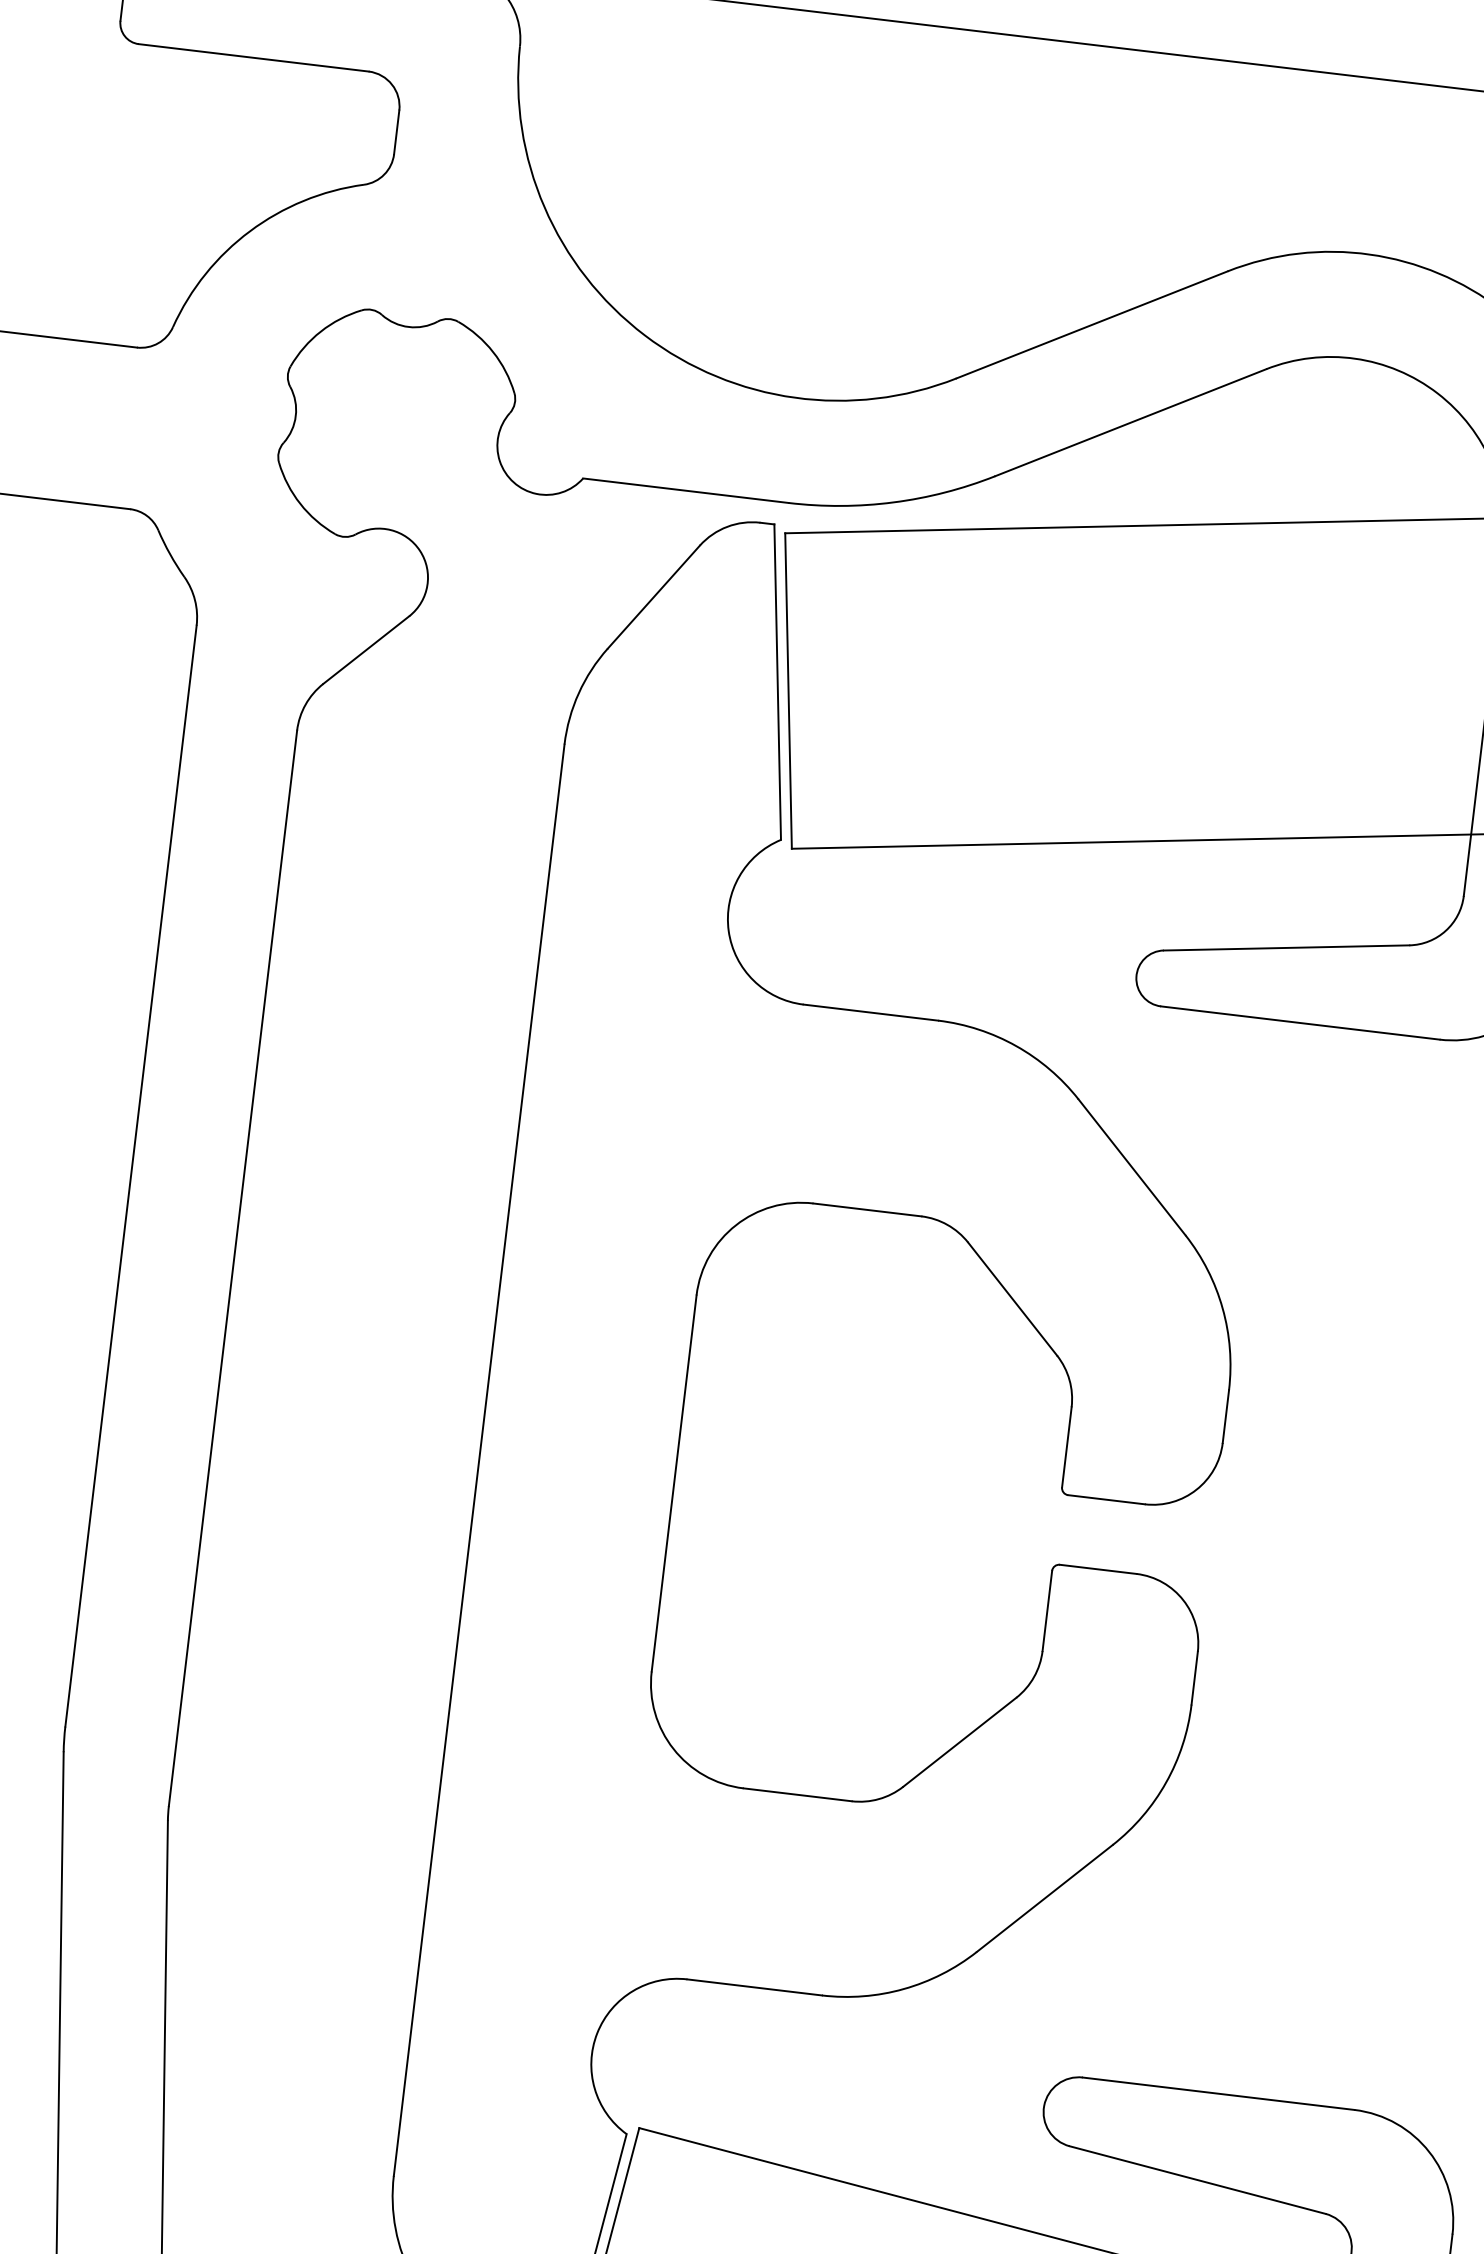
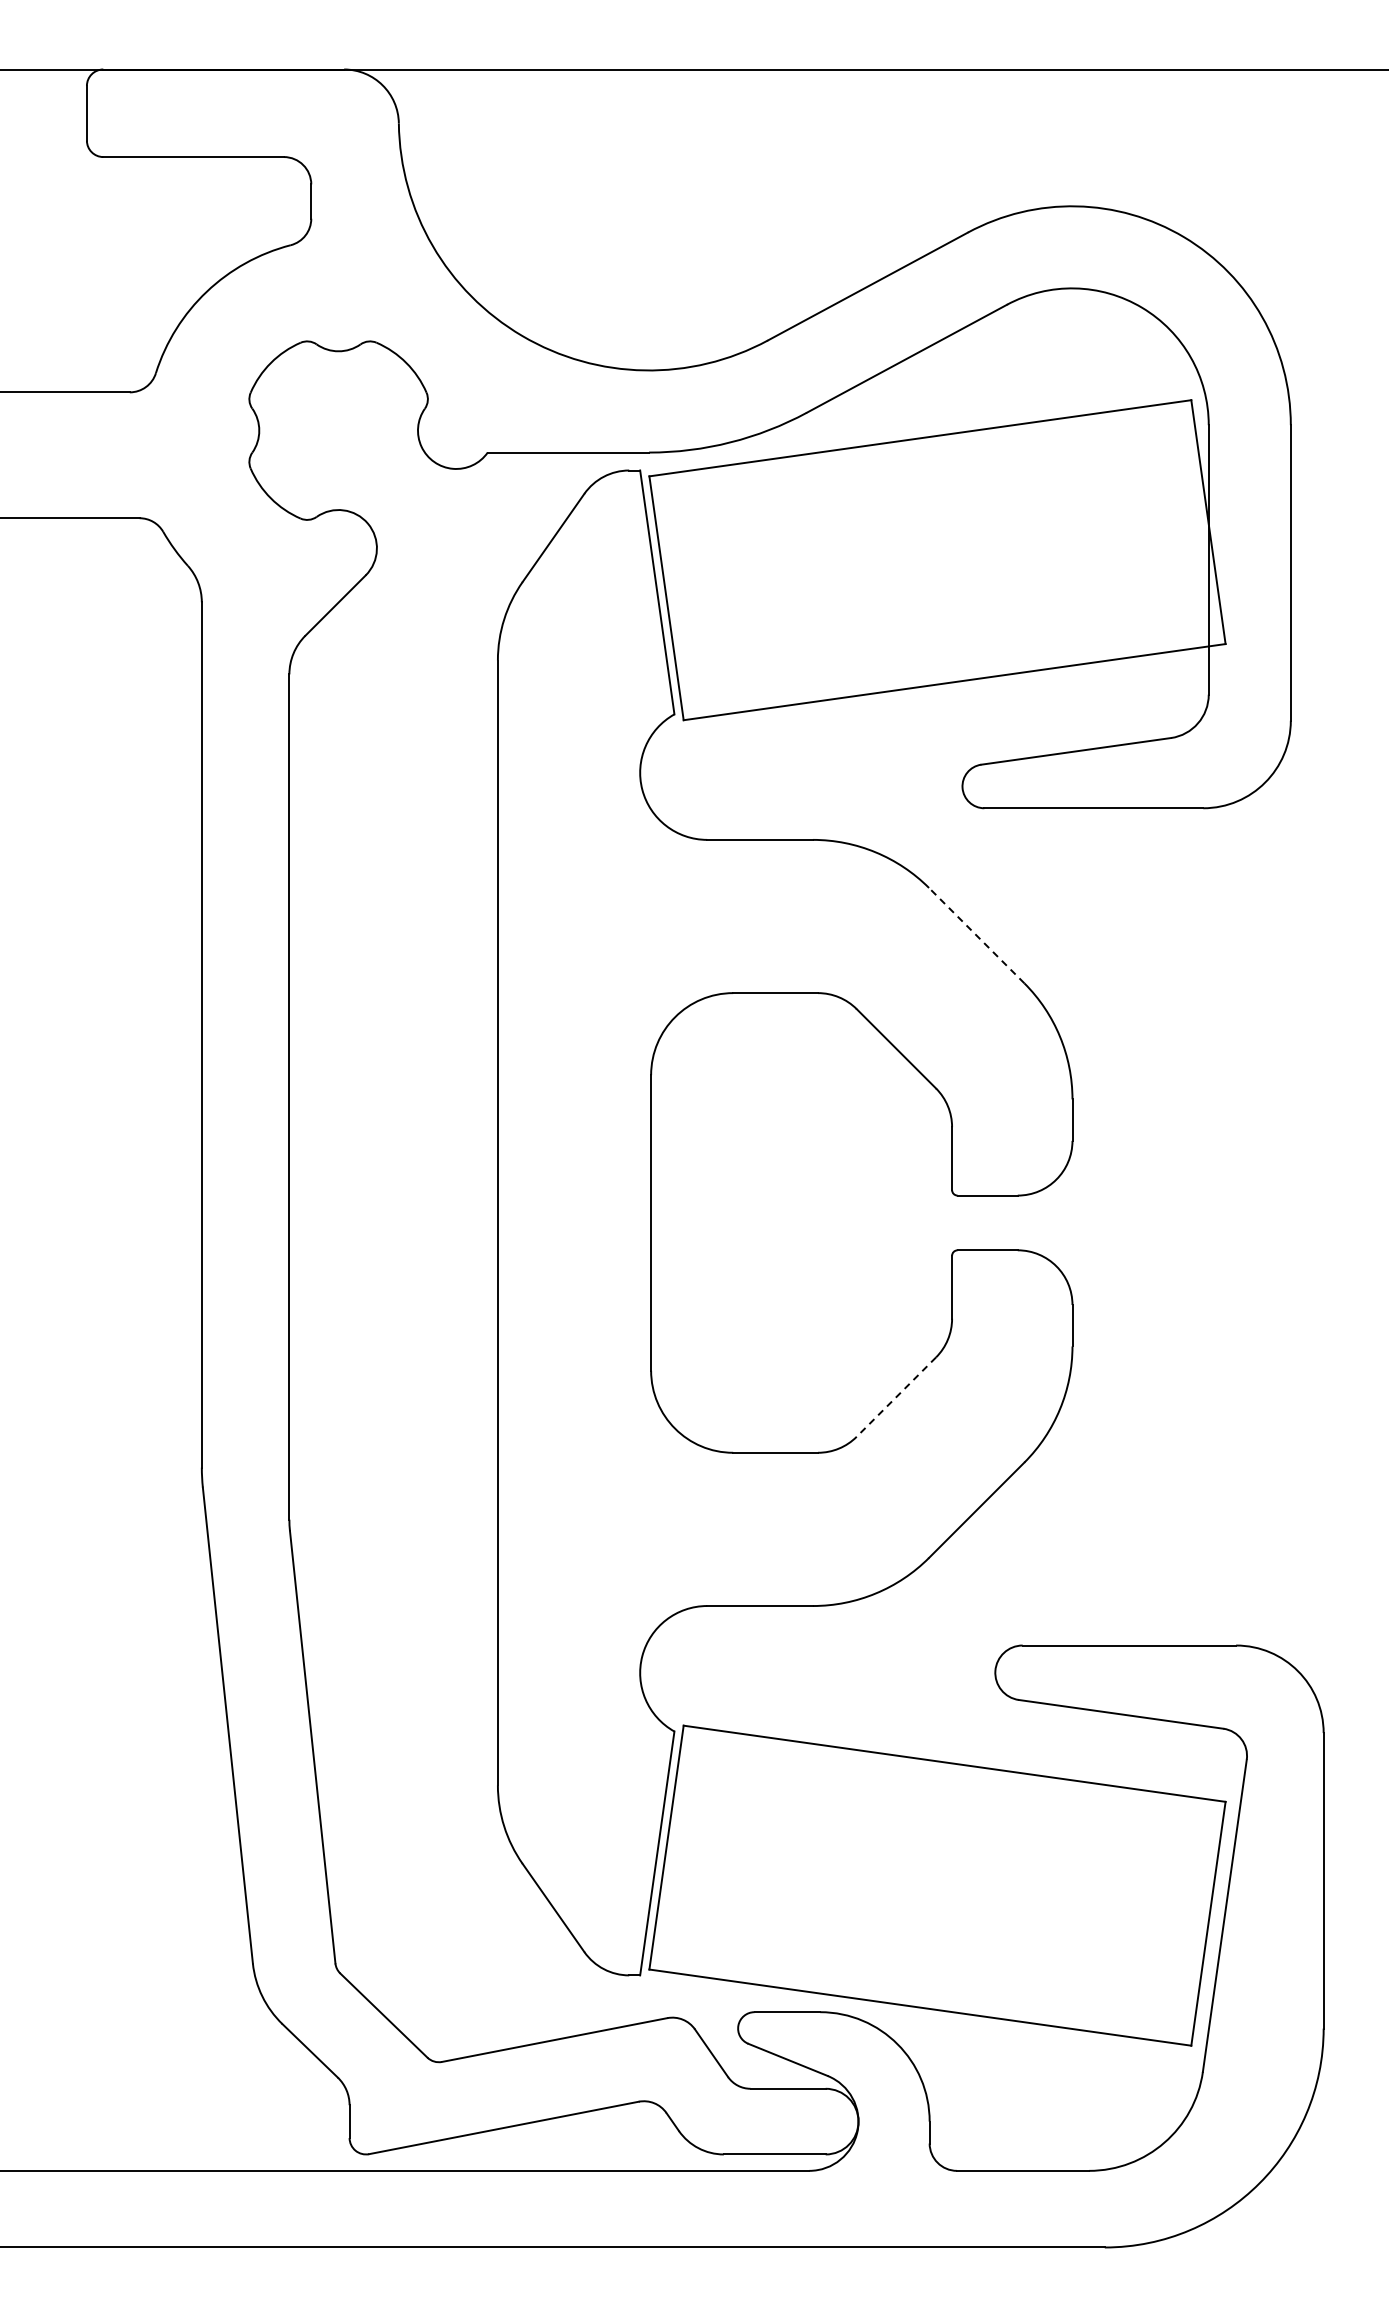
line: (1131, 1167) -> (976, 935), solid -> dashed
line: (959, 1742) -> (896, 1397), solid -> dashed

